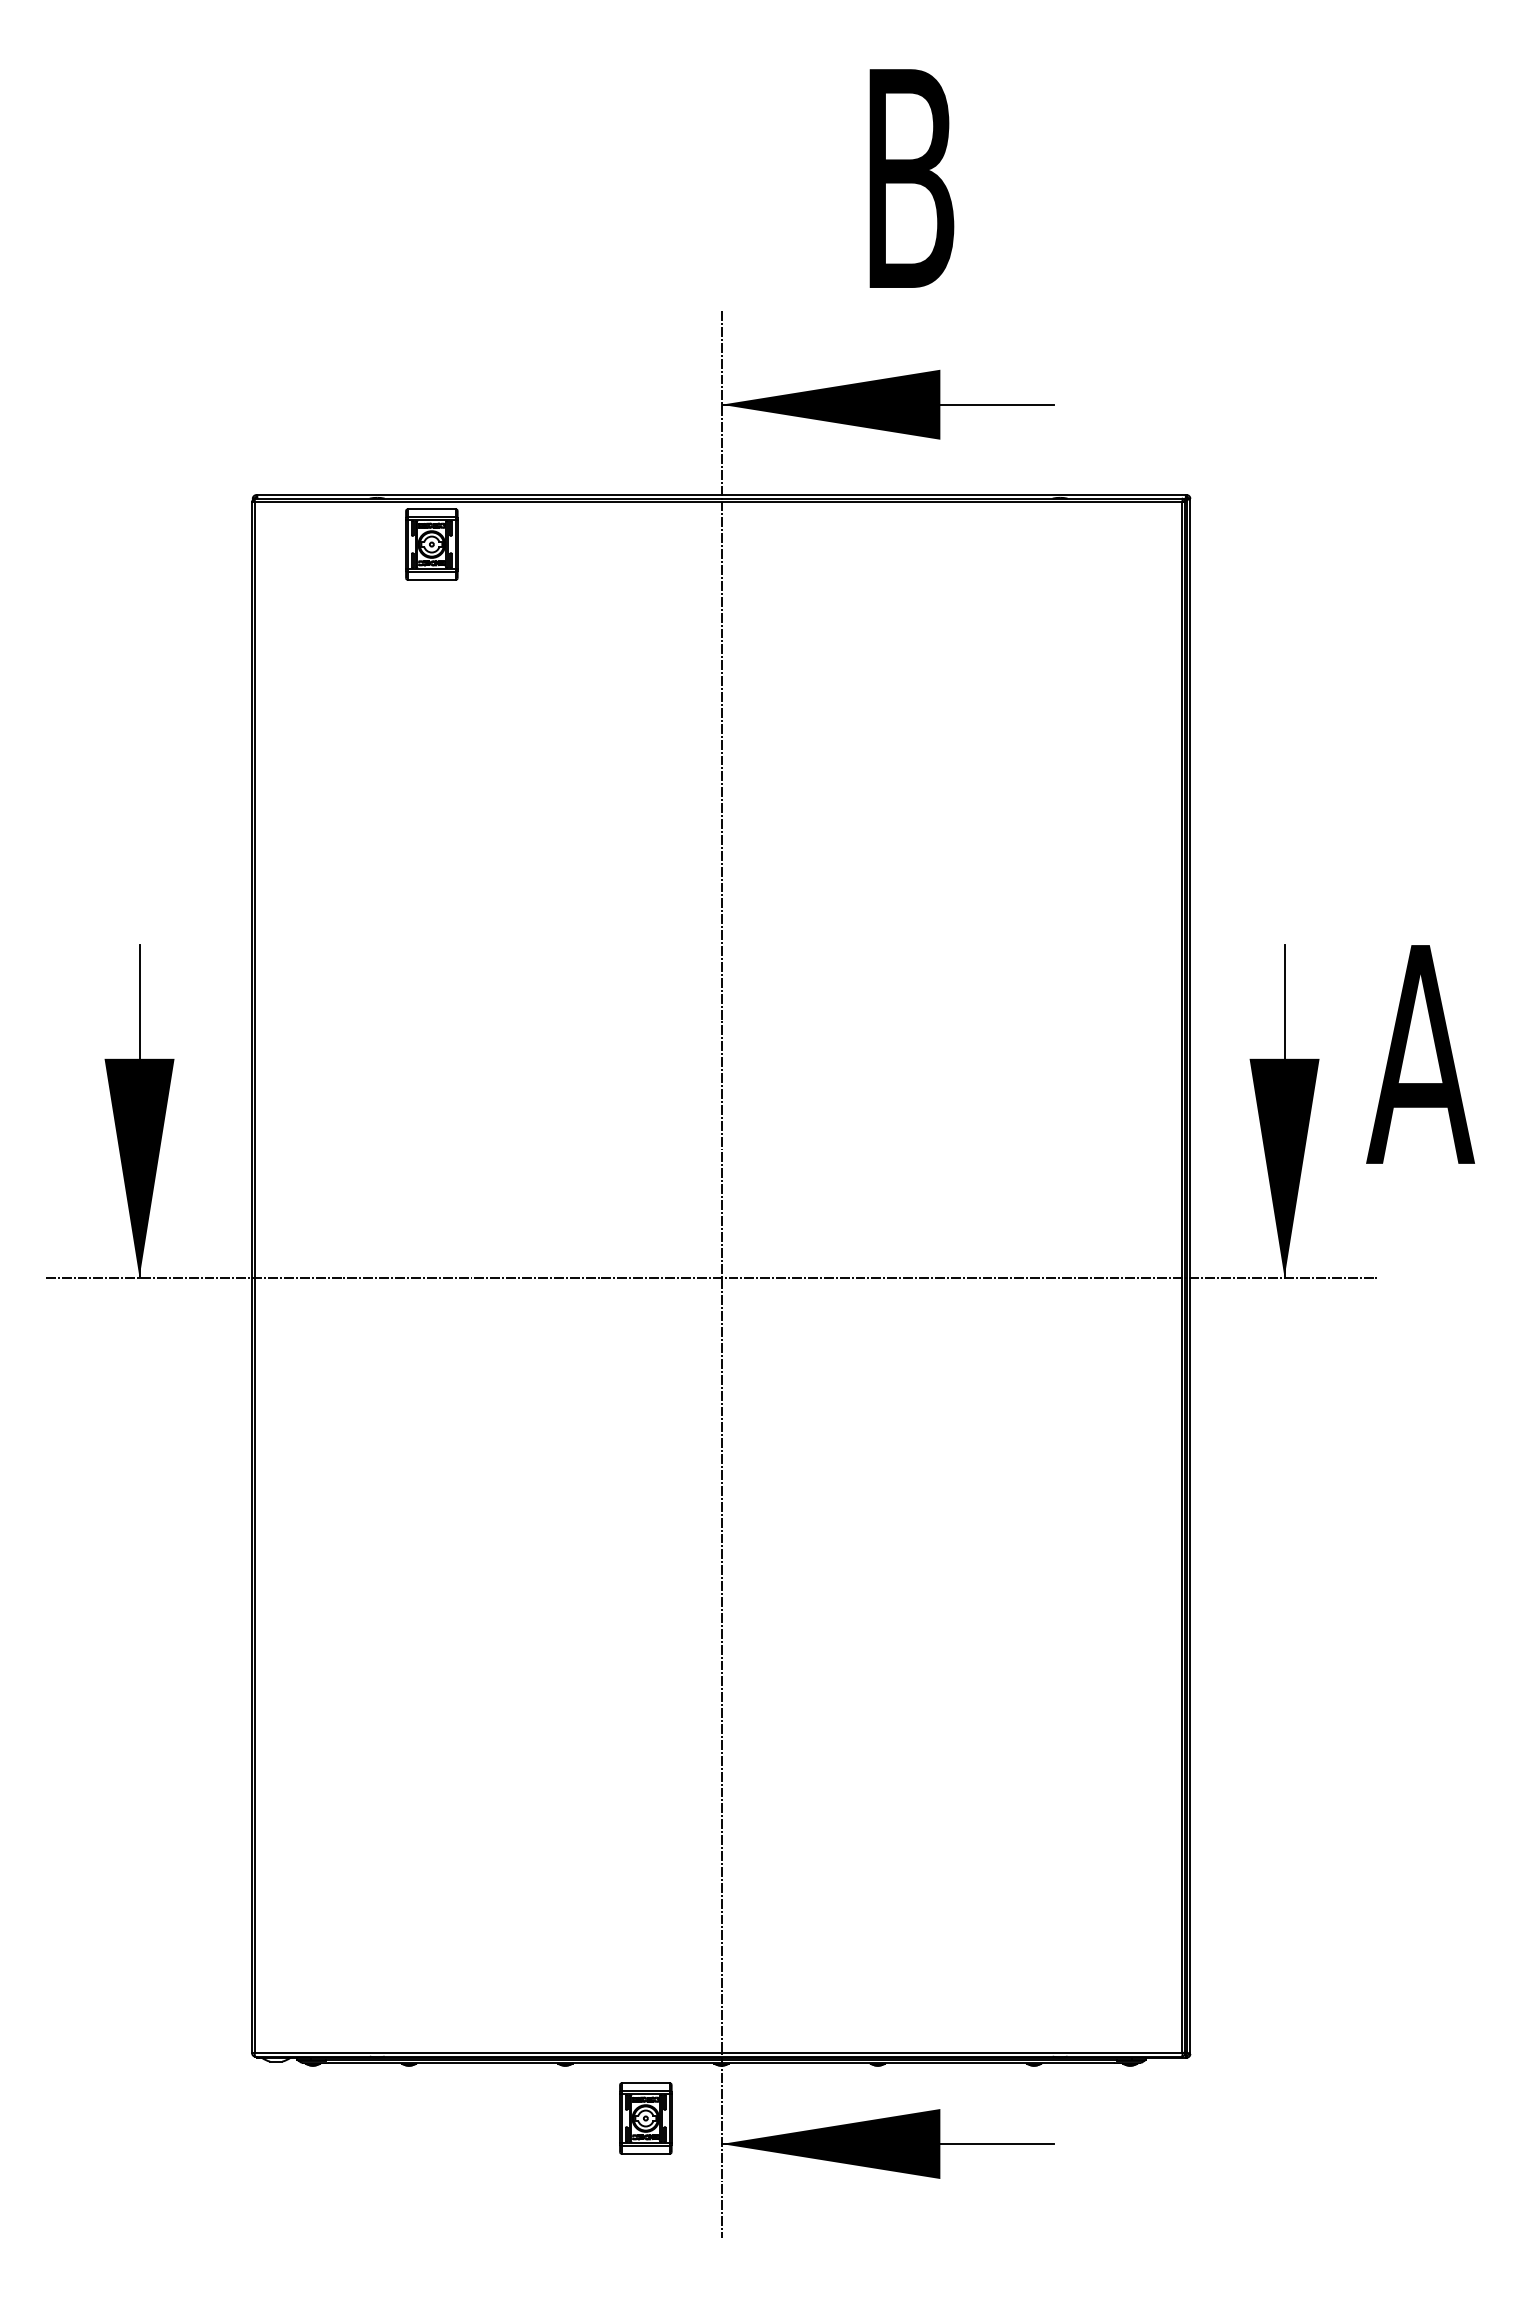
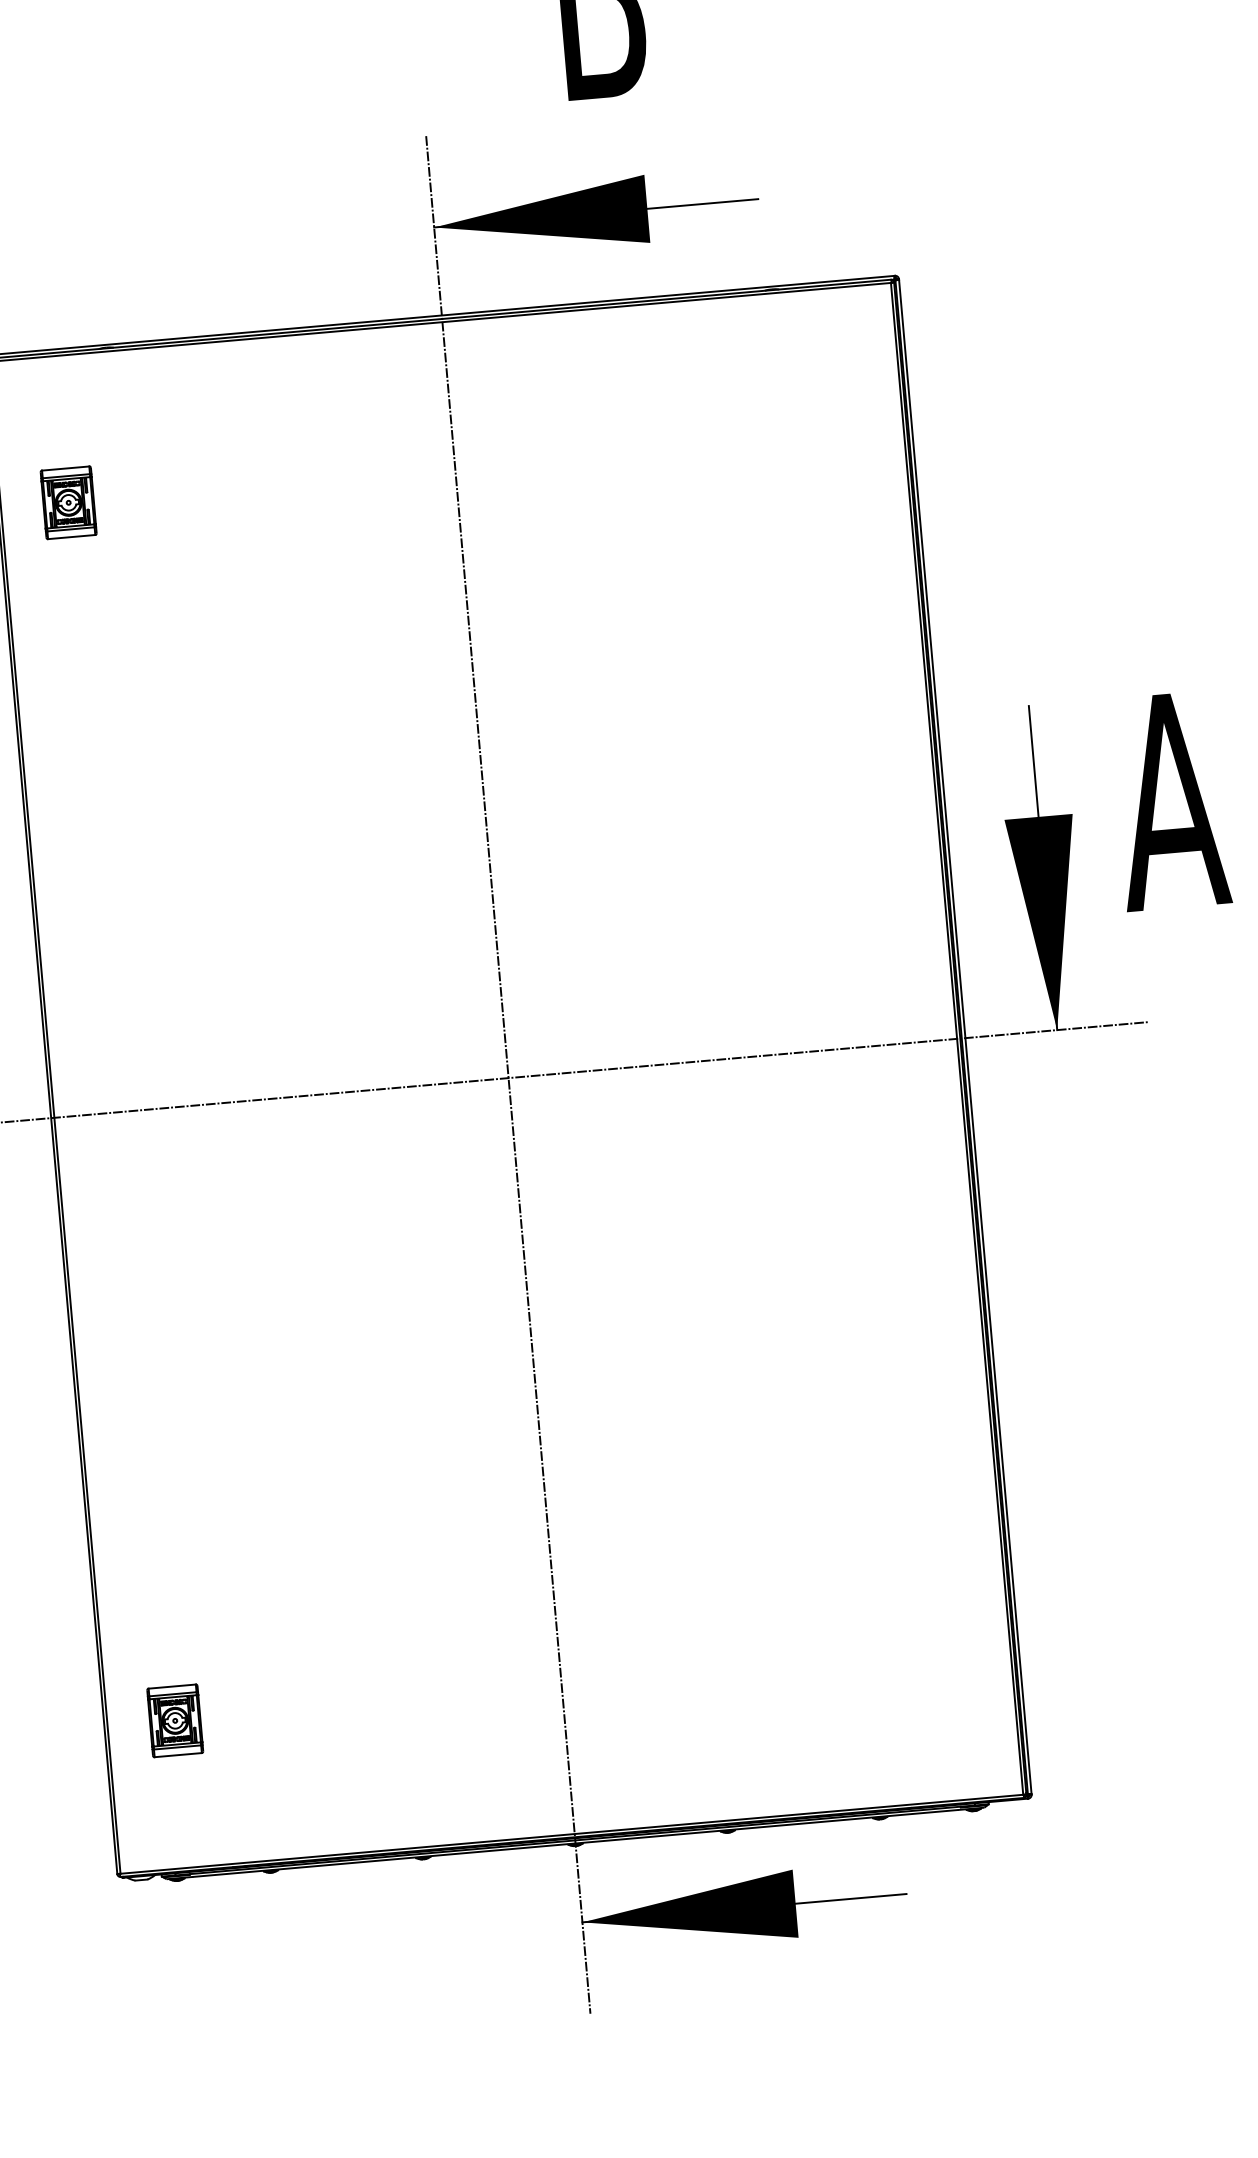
part: (431, 544) -> (68, 502), moved
part: (645, 2118) -> (174, 1720), moved

